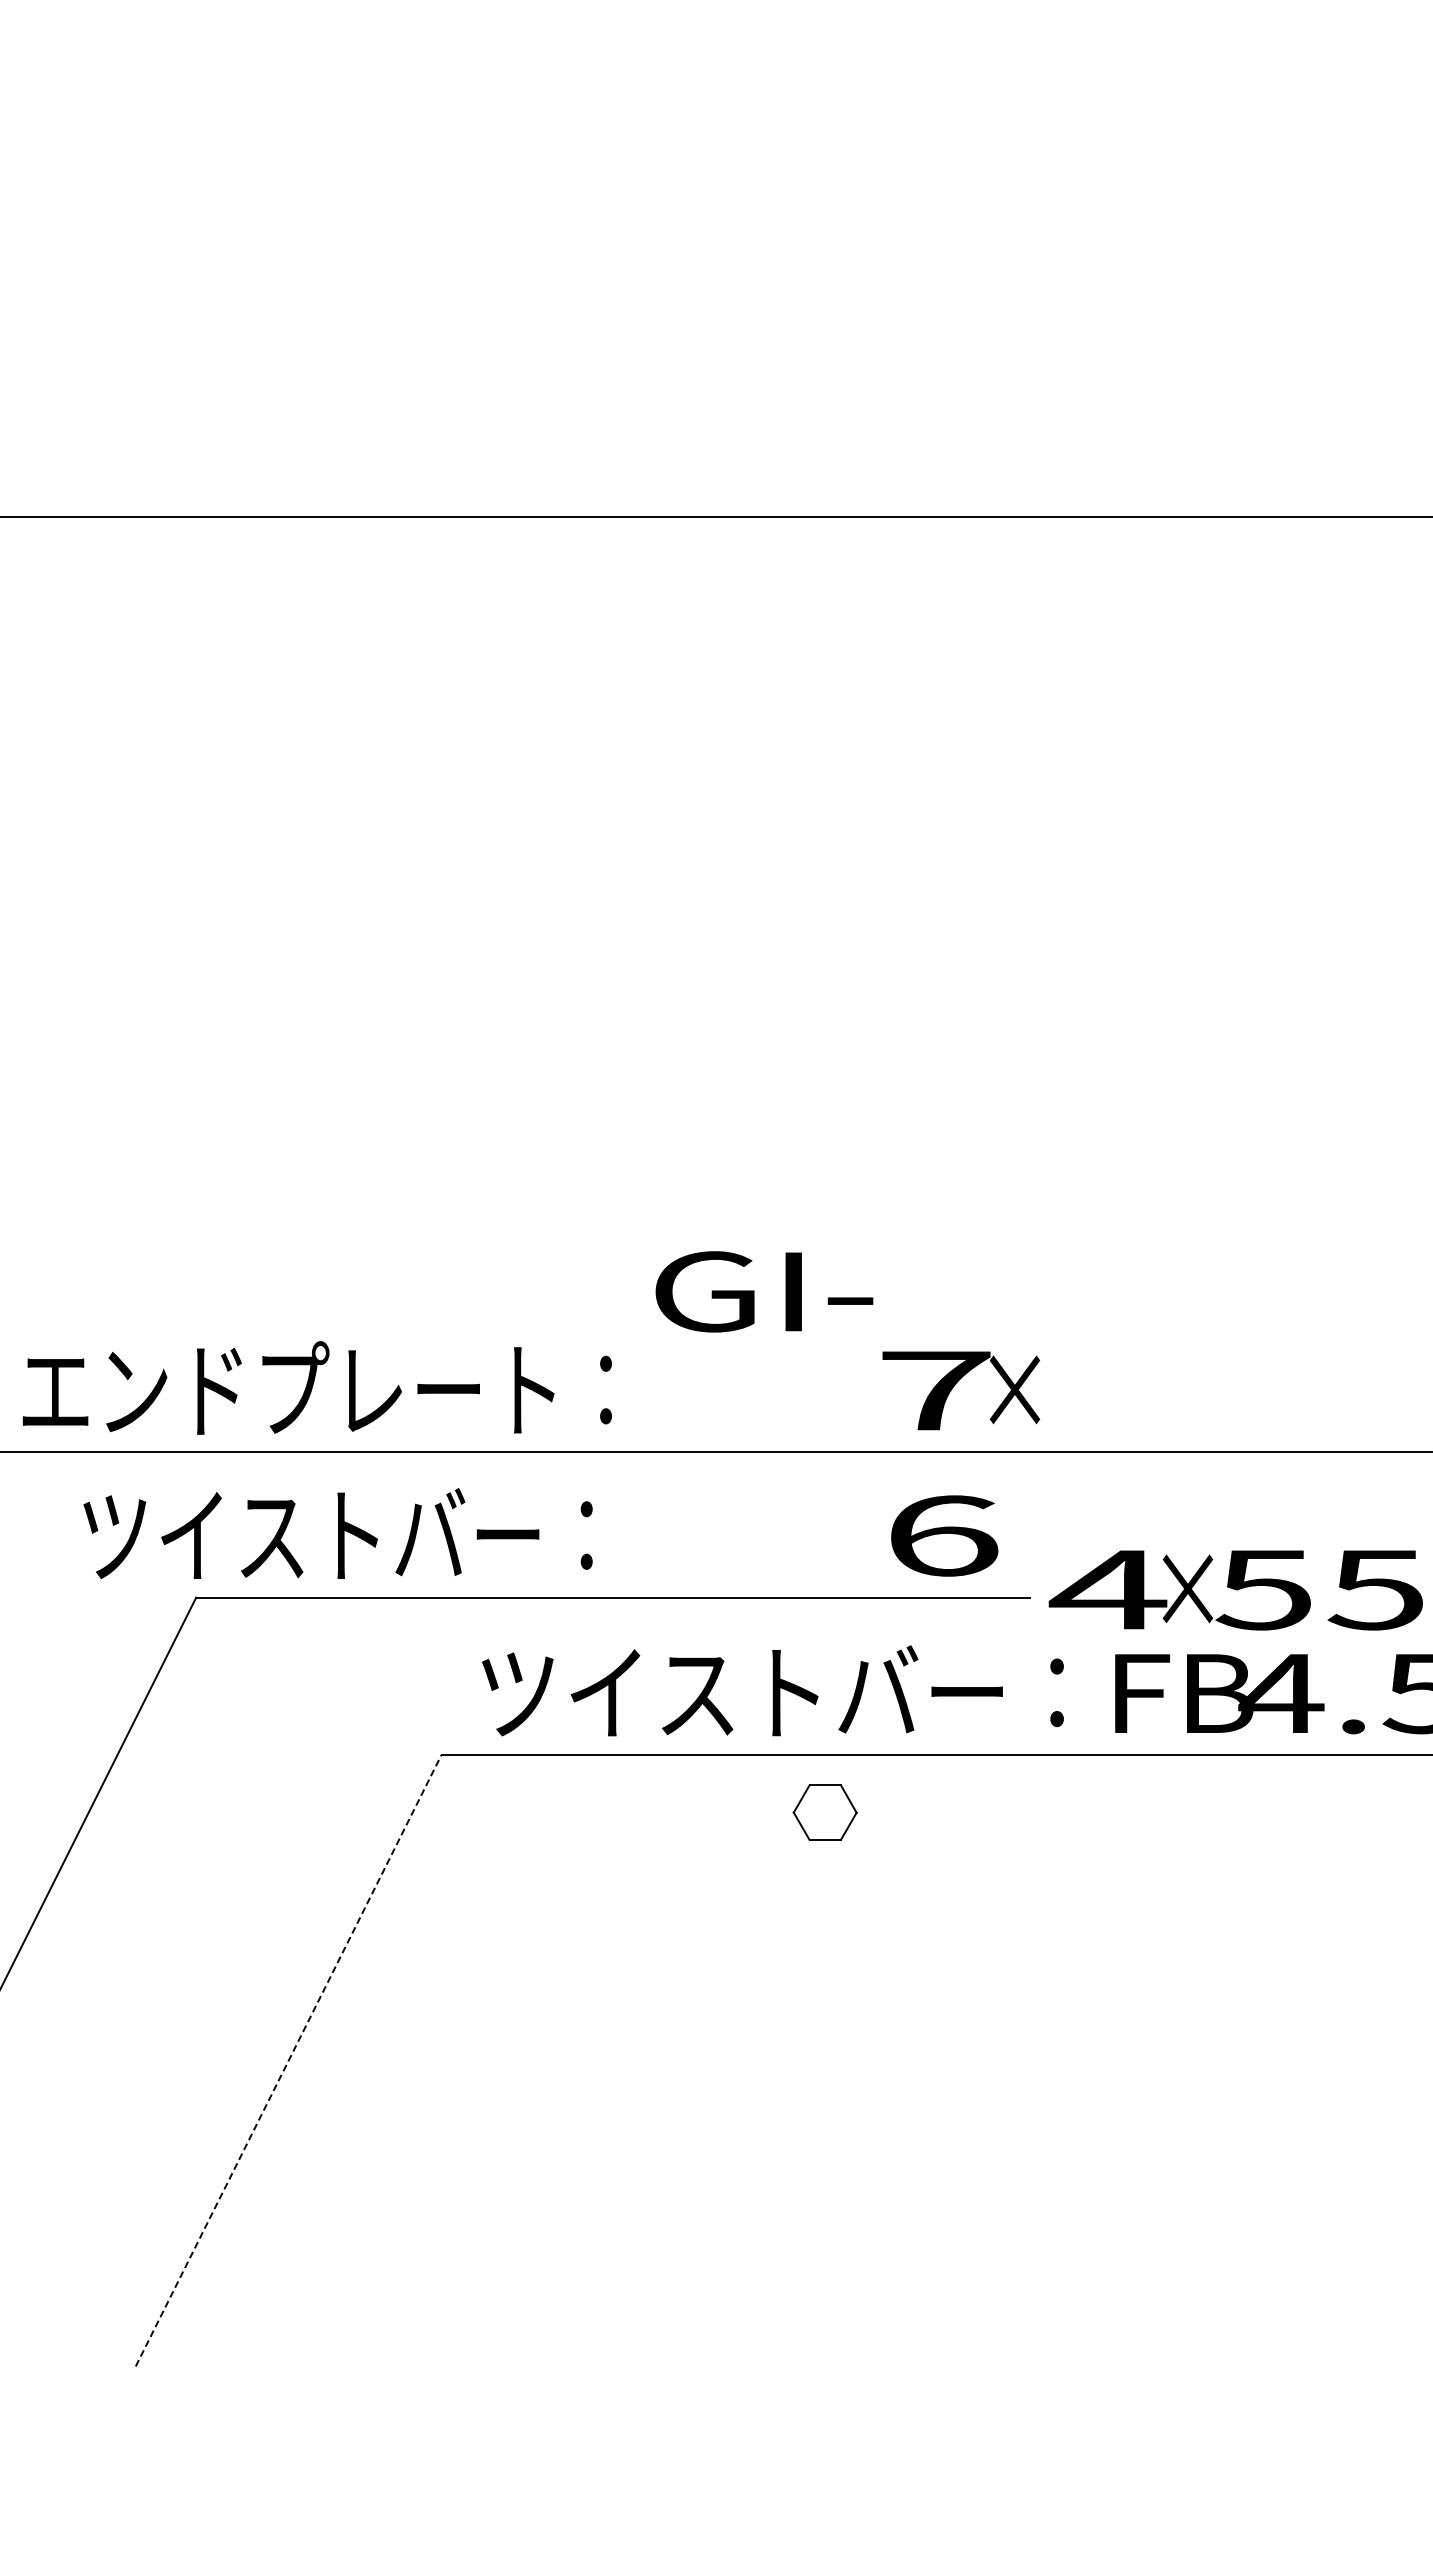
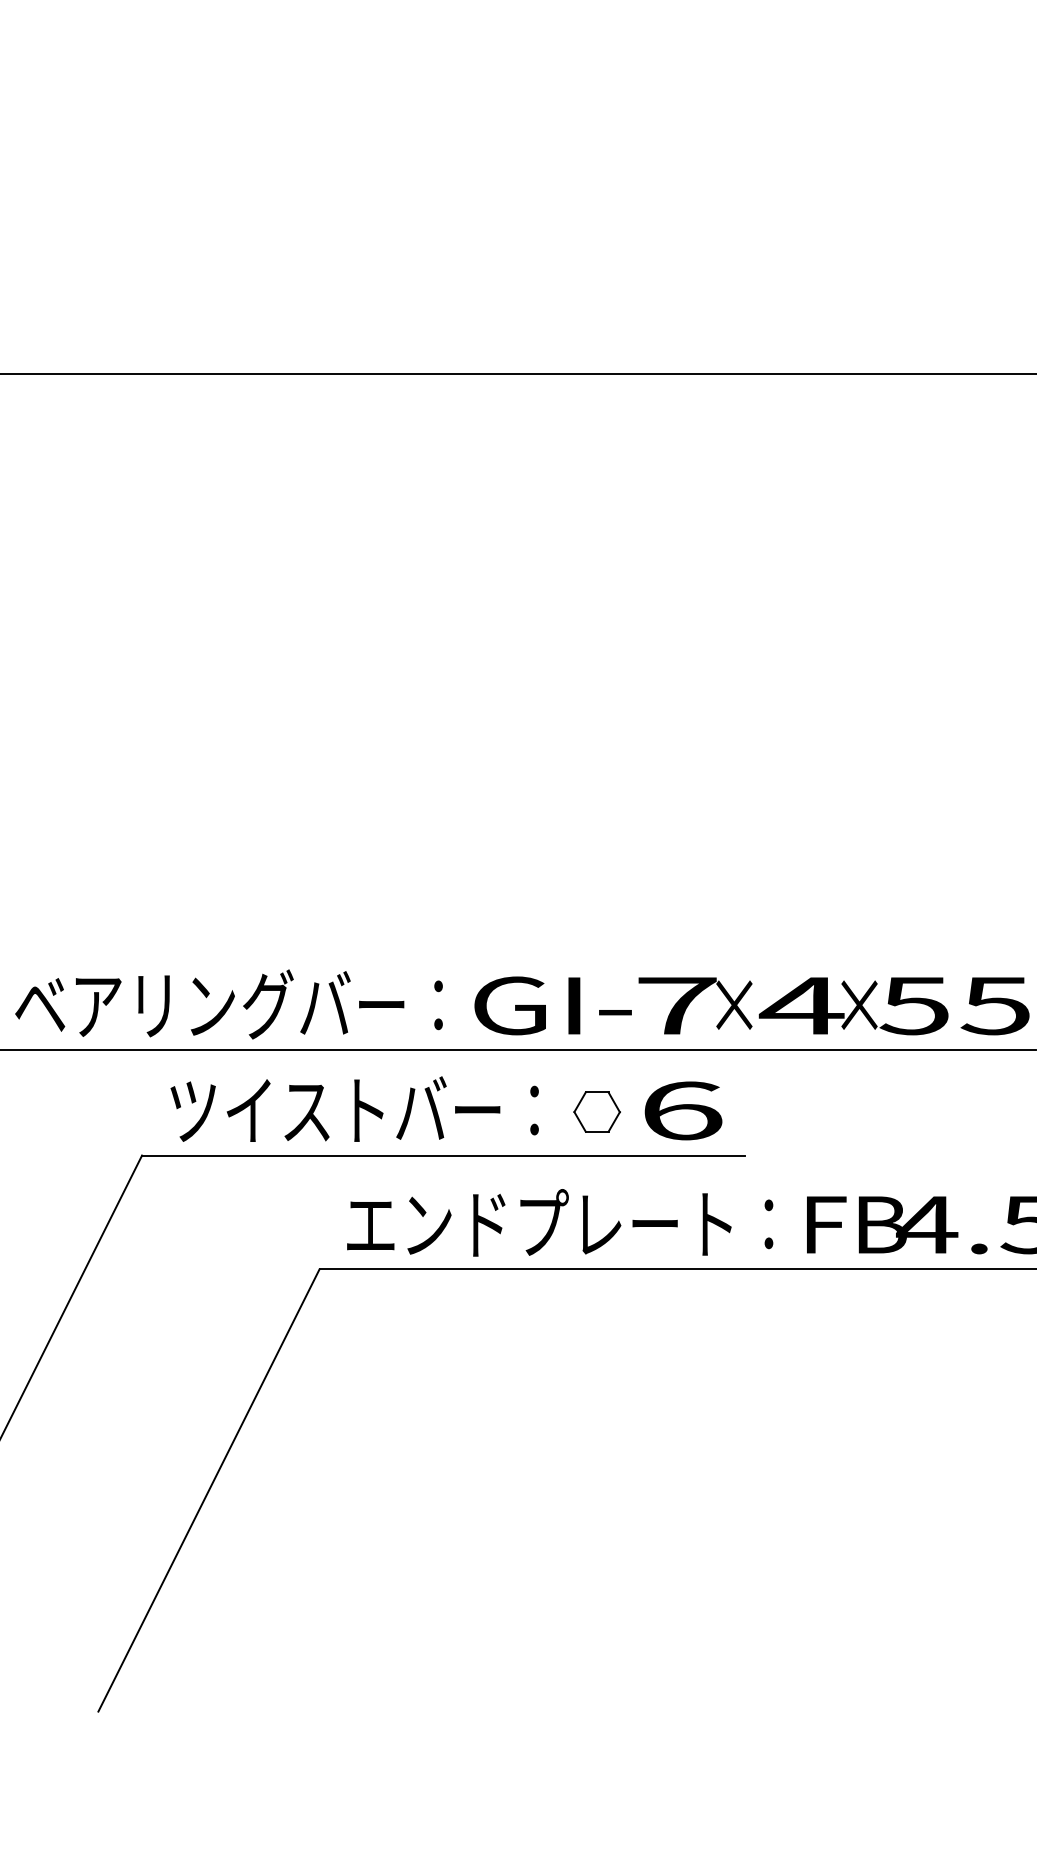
text: (764, 1291) -> (553, 1005), moved
text: (289, 1388) -> (209, 1004), エンドプレート： -> ベアリングバー：
text: (337, 1533) -> (354, 1109), moved
text: (1235, 1590) -> (893, 1006), moved
text: (773, 1690) -> (559, 1222), ツイストバー： -> エンドプレート：
part: (824, 1812) -> (596, 1111), moved
line: (288, 2060) -> (208, 1490), dashed -> solid

